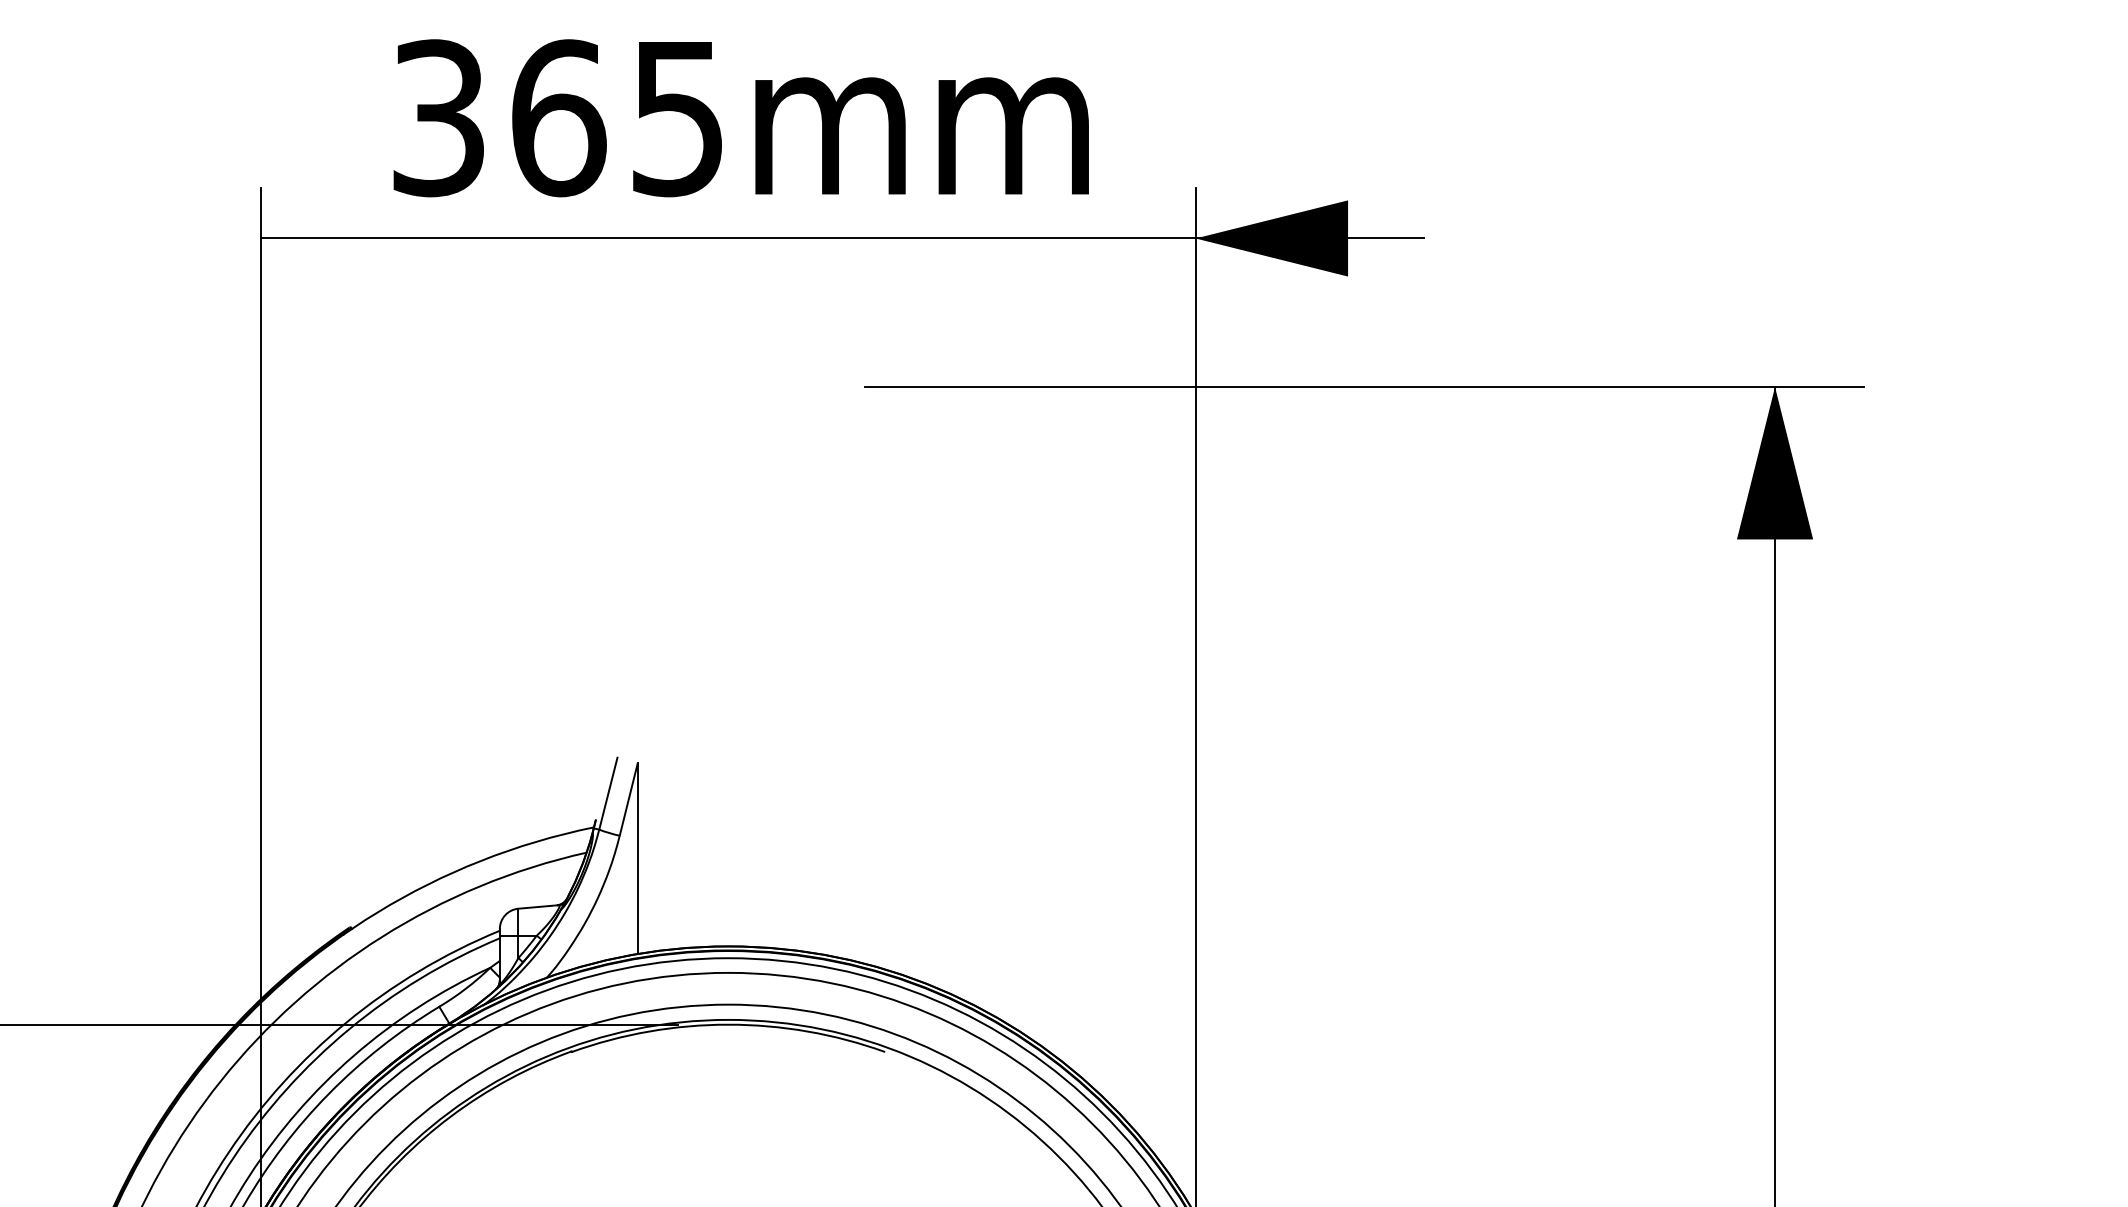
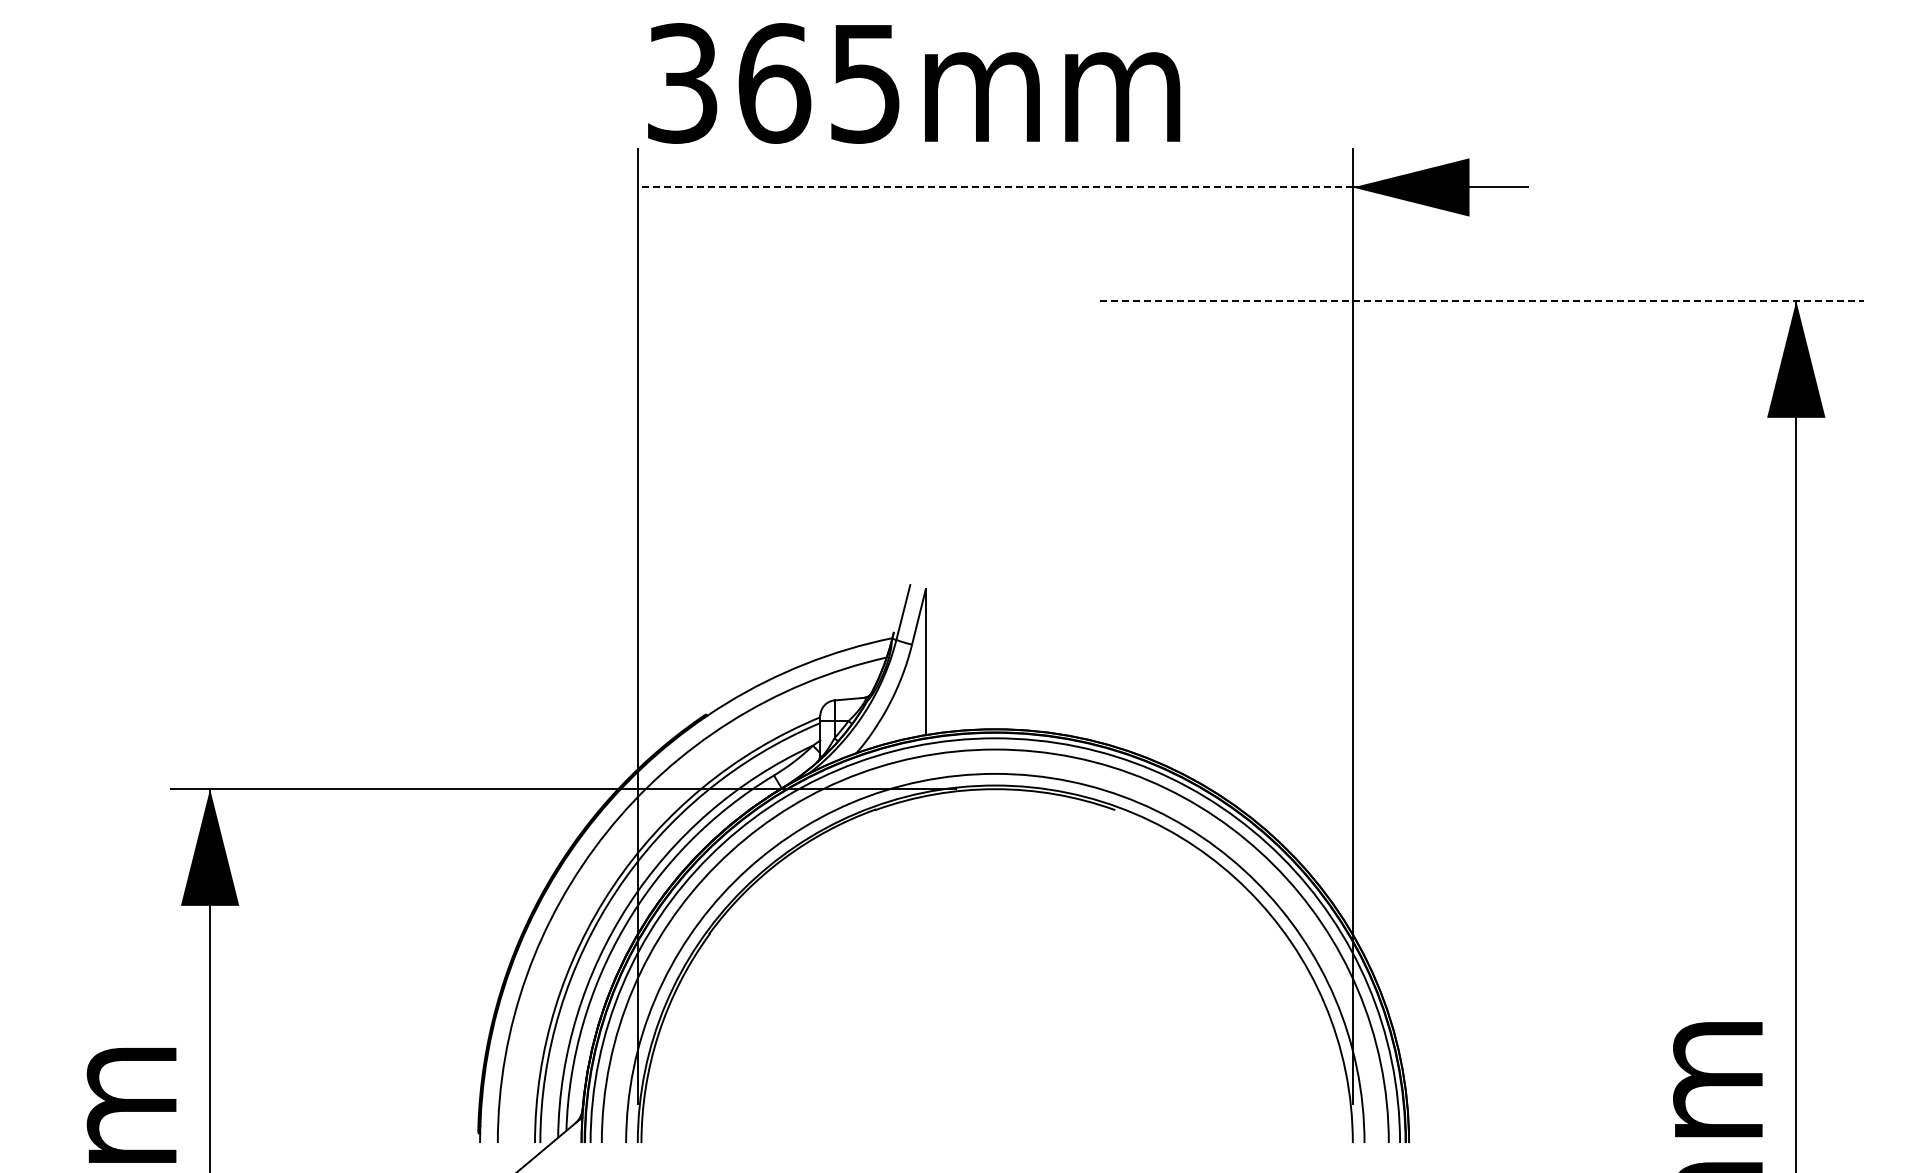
text: (741, 118) -> (914, 83), moved
line: (728, 238) -> (995, 187), solid -> dashed
line: (1365, 387) -> (1482, 301), solid -> dashed

